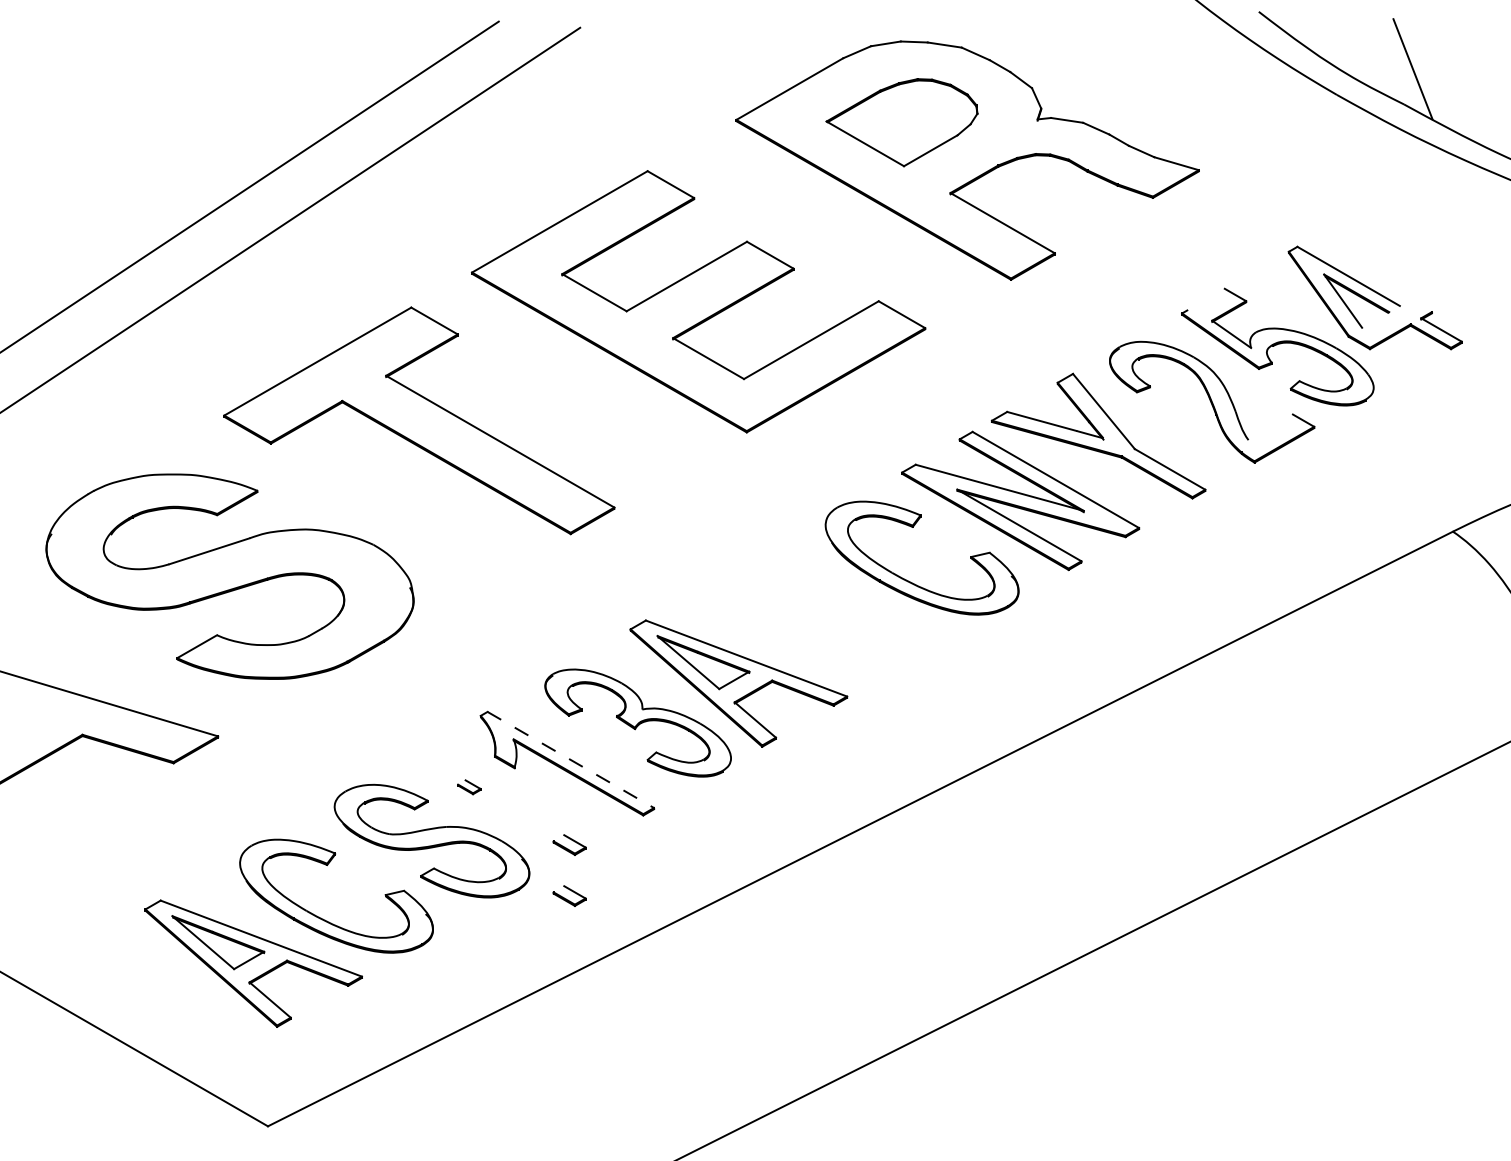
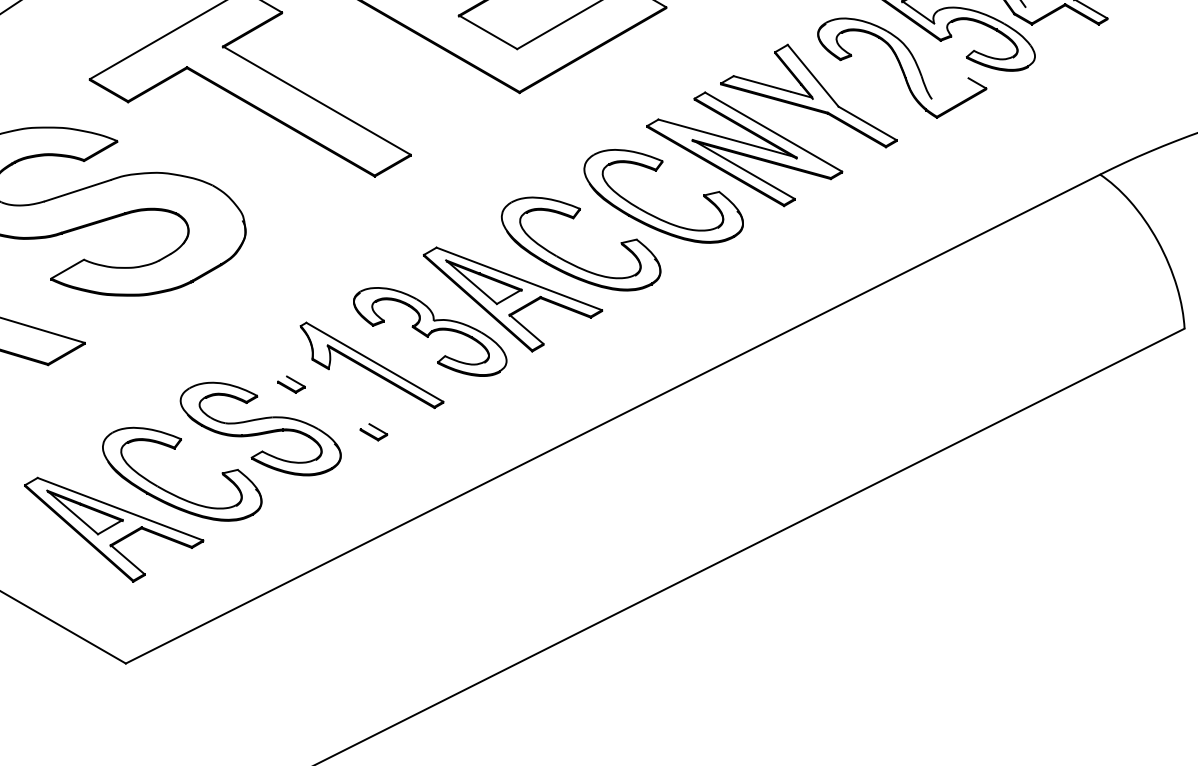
part: (810, 639) -> (571, 263), added
line: (571, 760) -> (375, 362), dashed -> solid
part: (469, 787) -> (291, 384), size x1.43
part: (569, 895) -> (373, 473), removed

